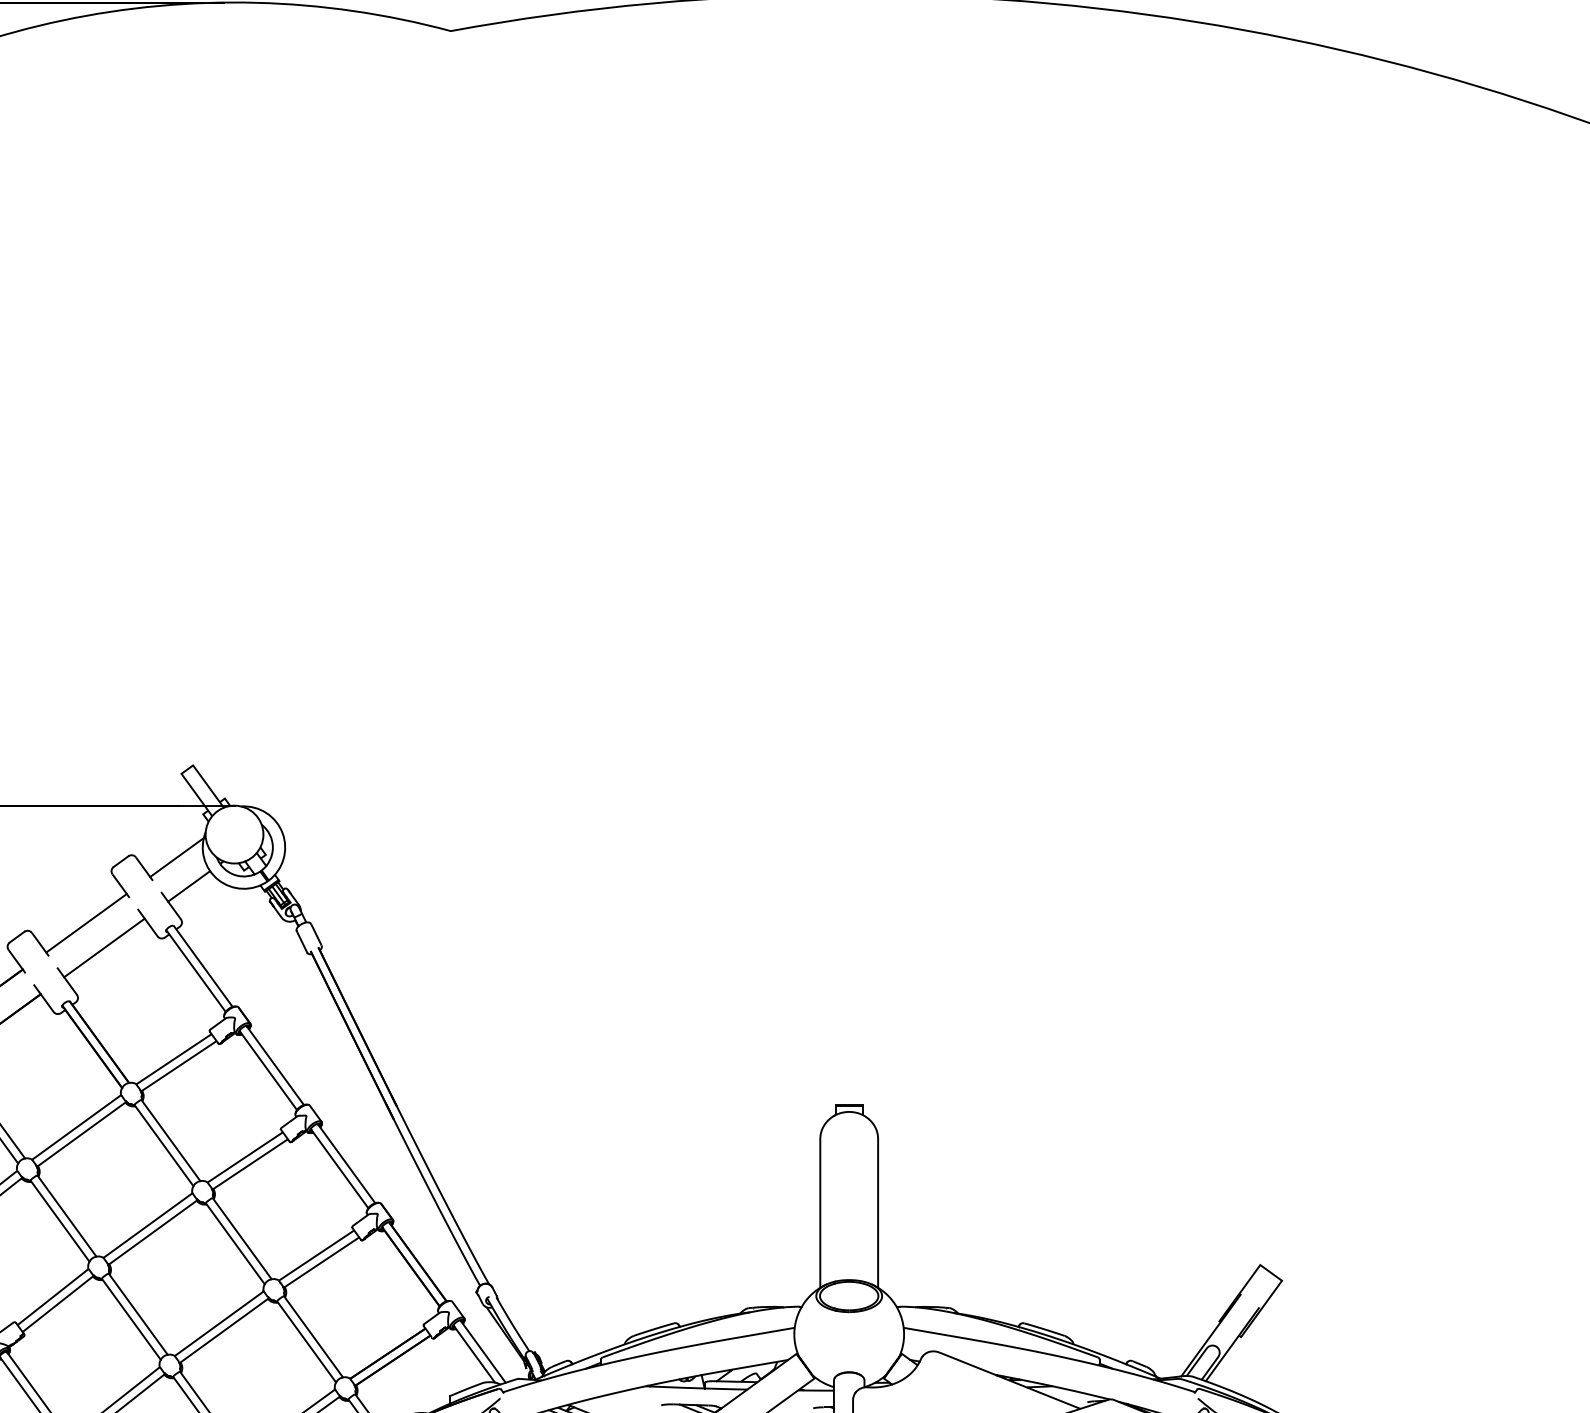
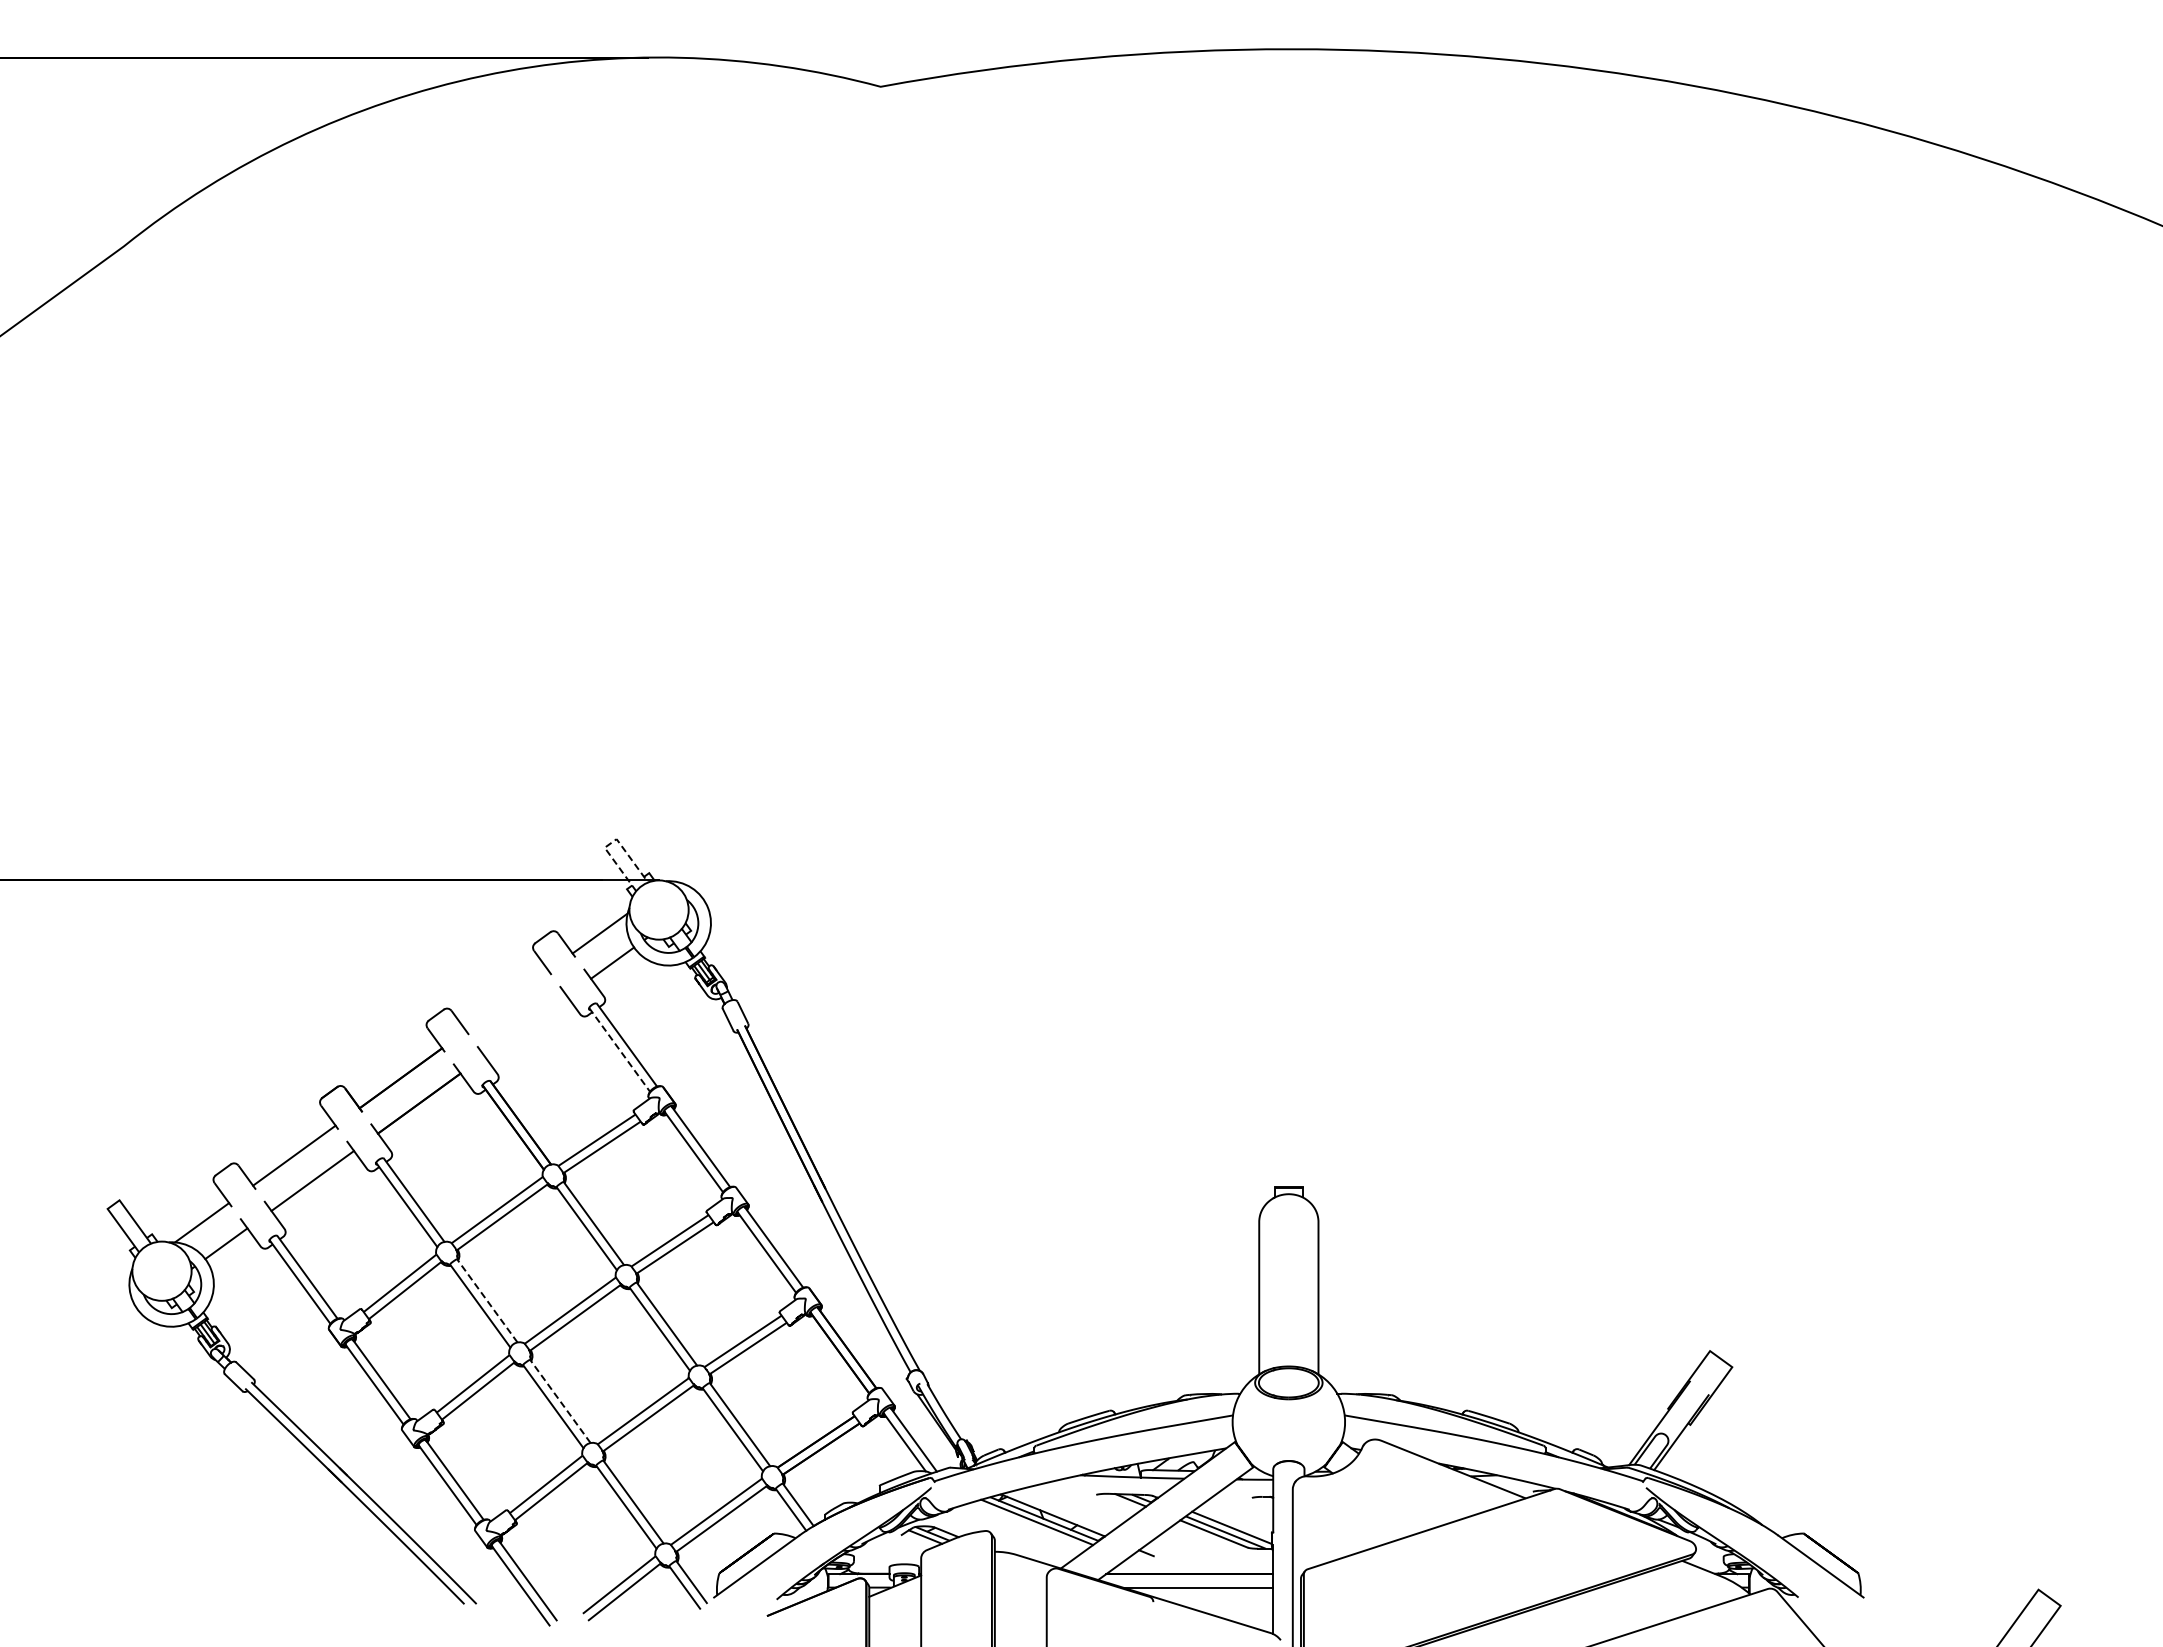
line: (188, 769) -> (611, 843), solid -> dashed
line: (86, 922) -> (507, 1000), removed
line: (104, 948) -> (525, 1026), removed
line: (195, 970) -> (619, 1049), solid -> dashed
line: (67, 1215) -> (487, 1300), solid -> dashed
line: (138, 1314) -> (560, 1401), solid -> dashed

